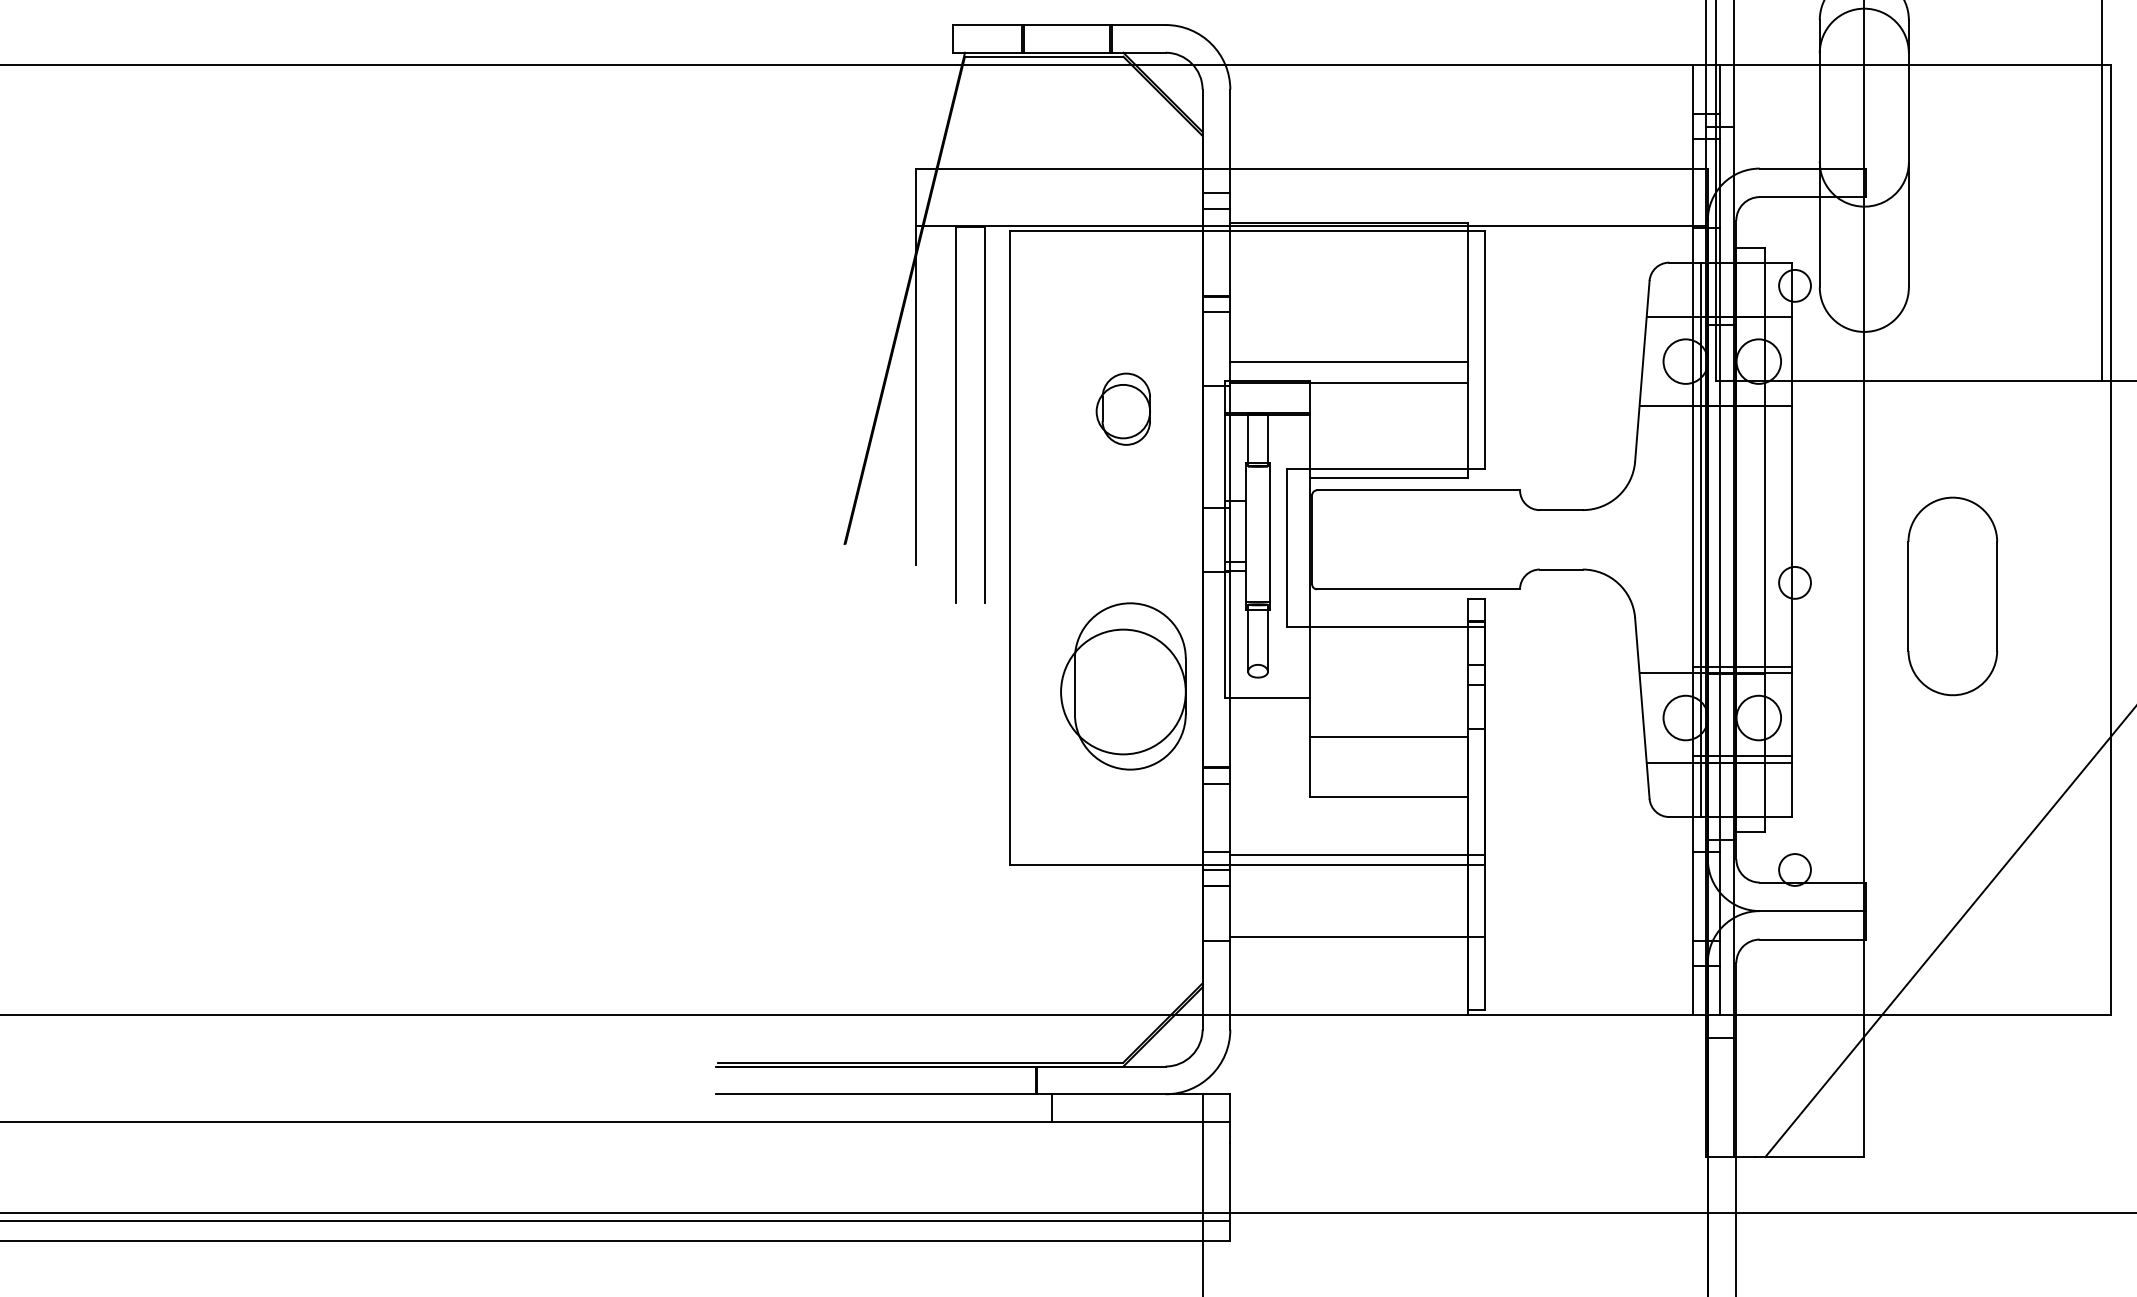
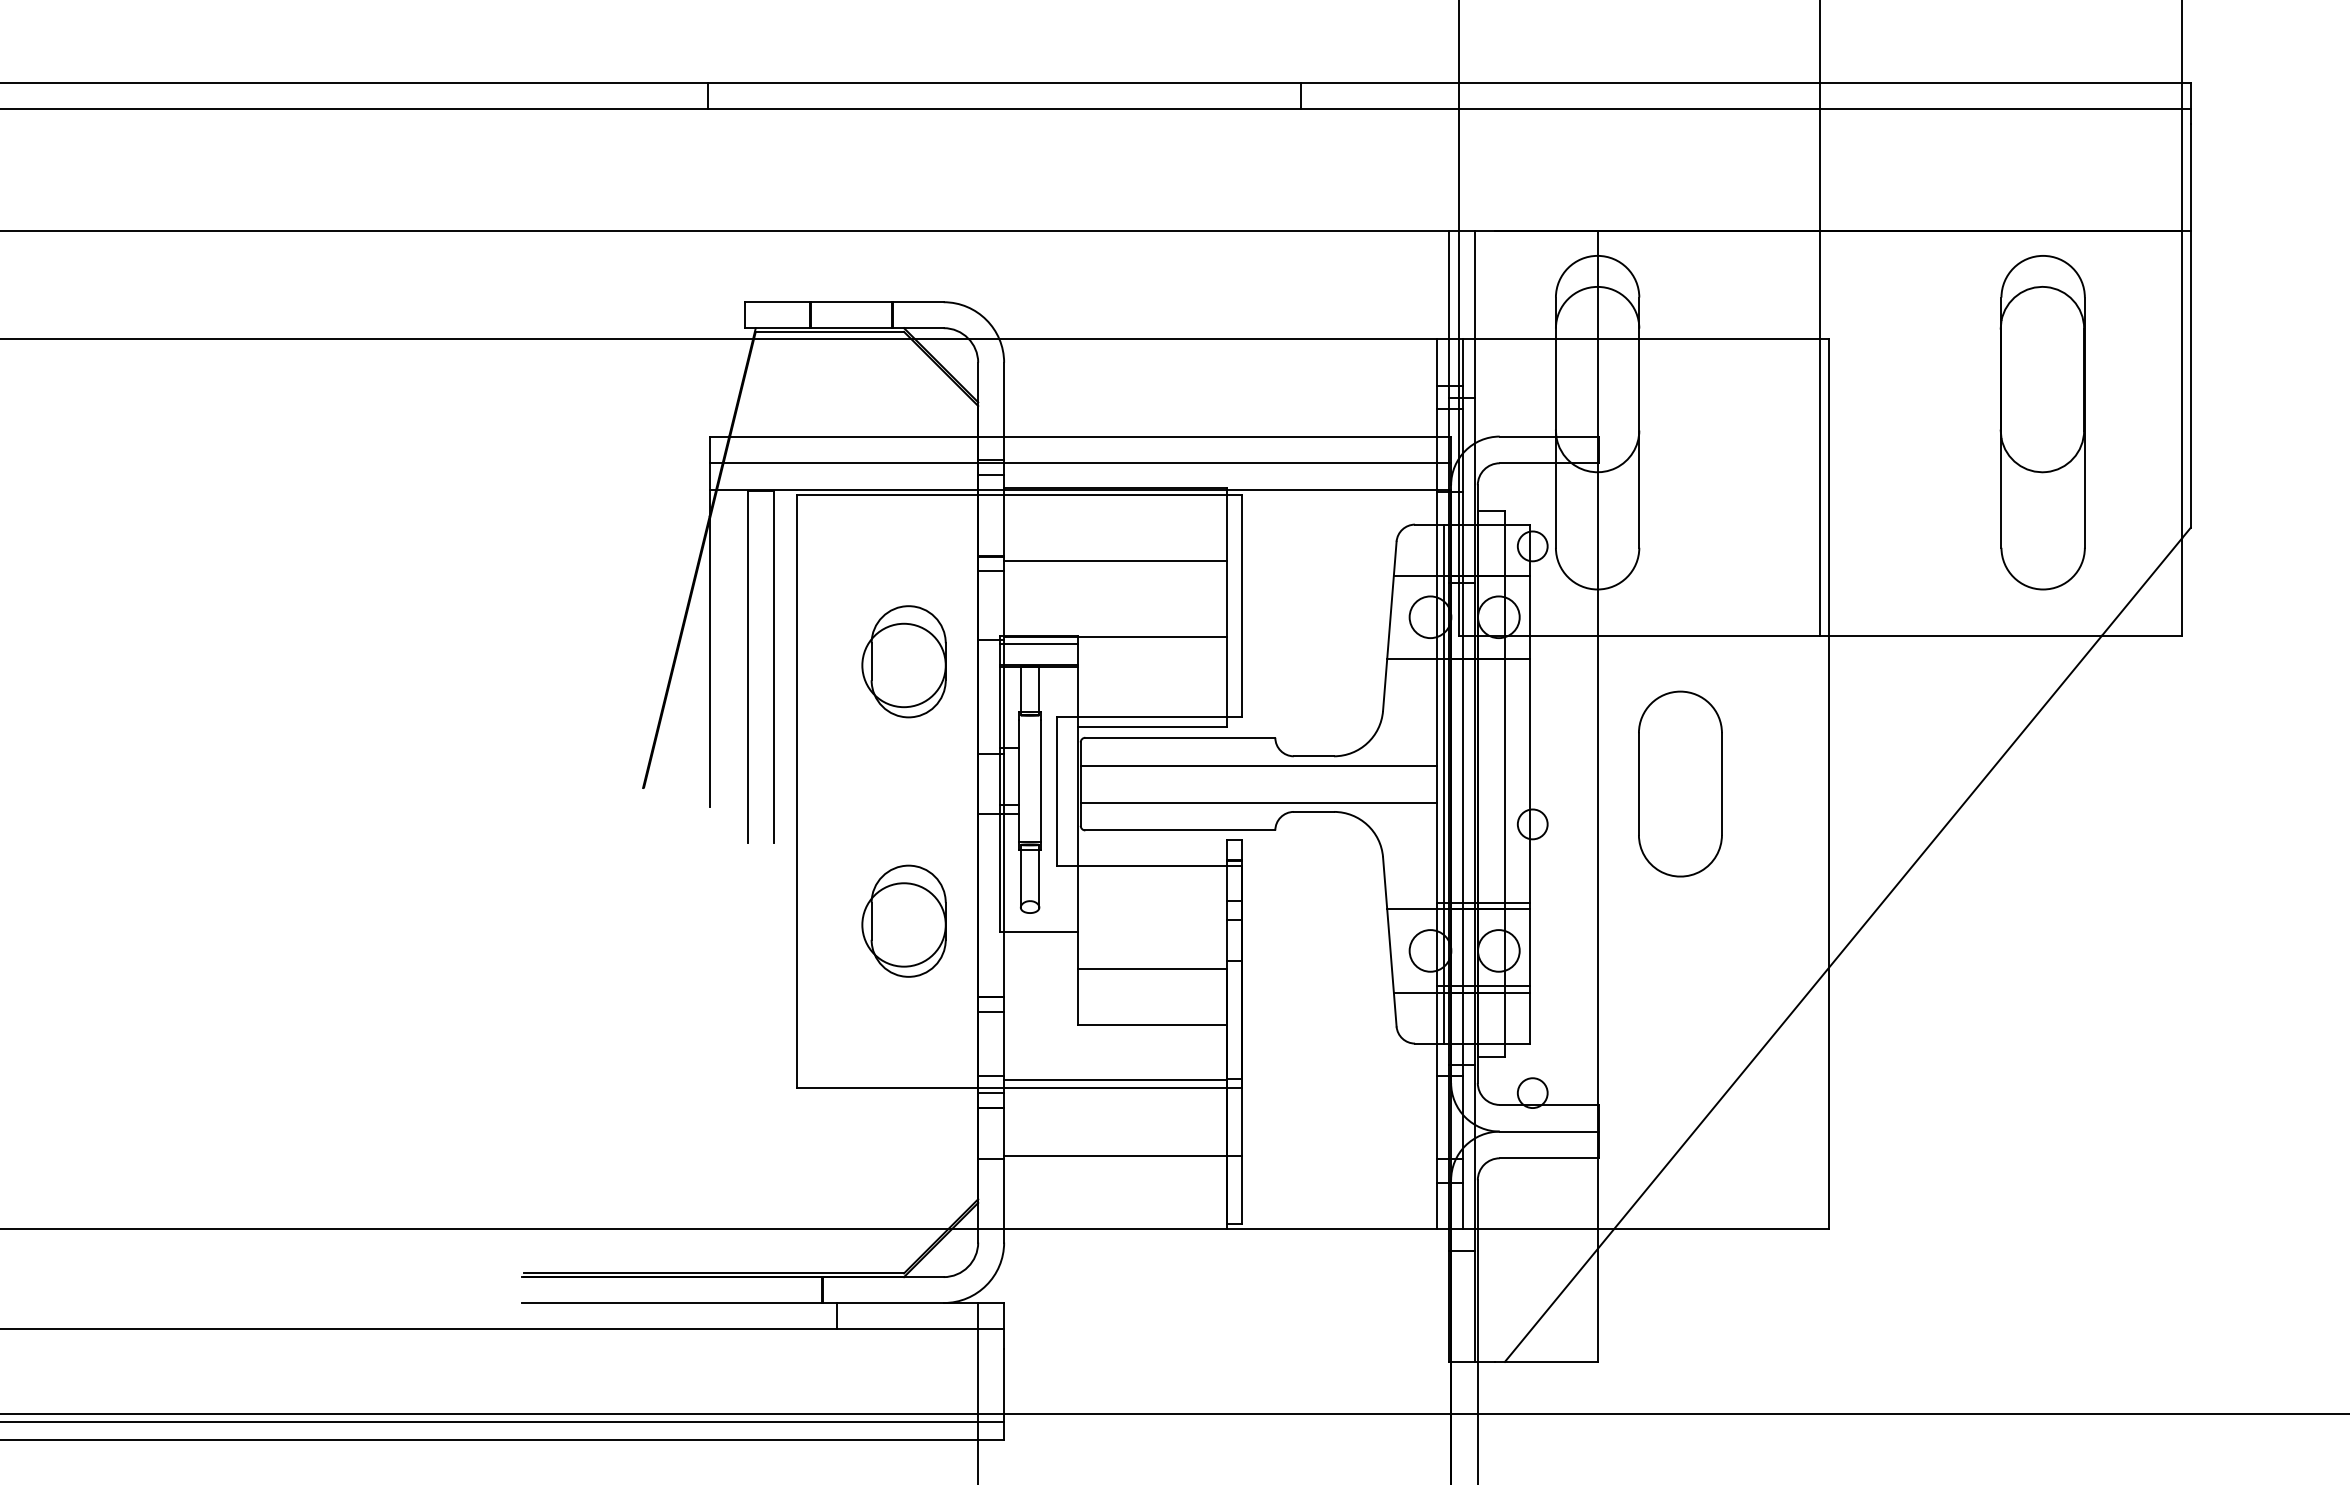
line: (1311, 197) -> (1080, 463), added
line: (1349, 361) -> (1115, 560), moved
line: (1267, 389) -> (1038, 643), added
part: (1122, 408) -> (903, 661), size x1.67
line: (1502, 519) -> (1258, 765), added
line: (1502, 559) -> (1258, 802), added
part: (1952, 595) -> (1680, 783), moved
part: (1122, 685) -> (903, 920), size x0.71

